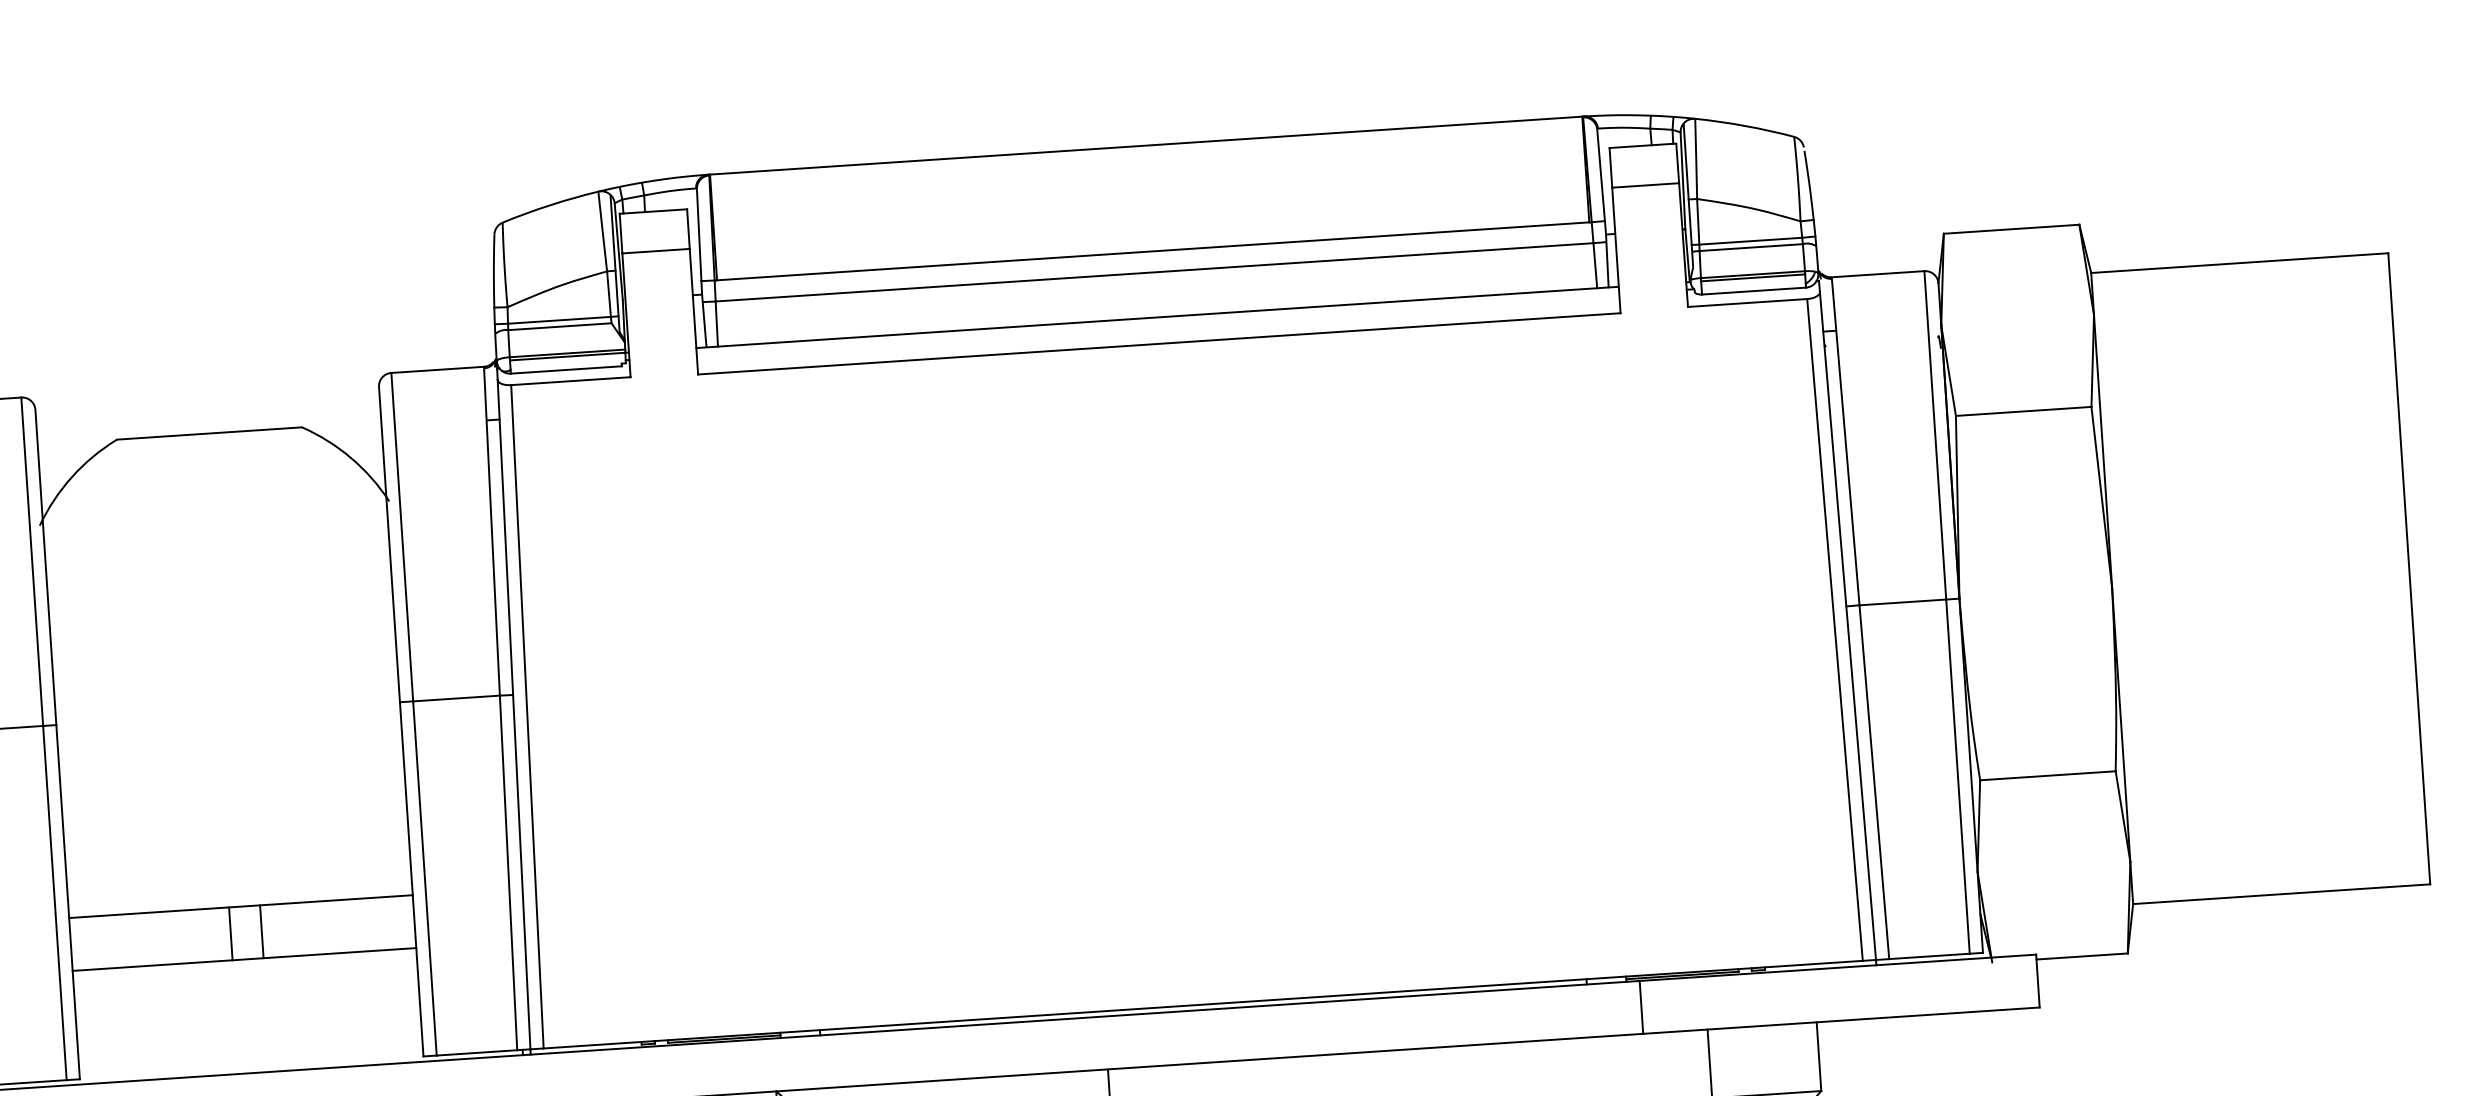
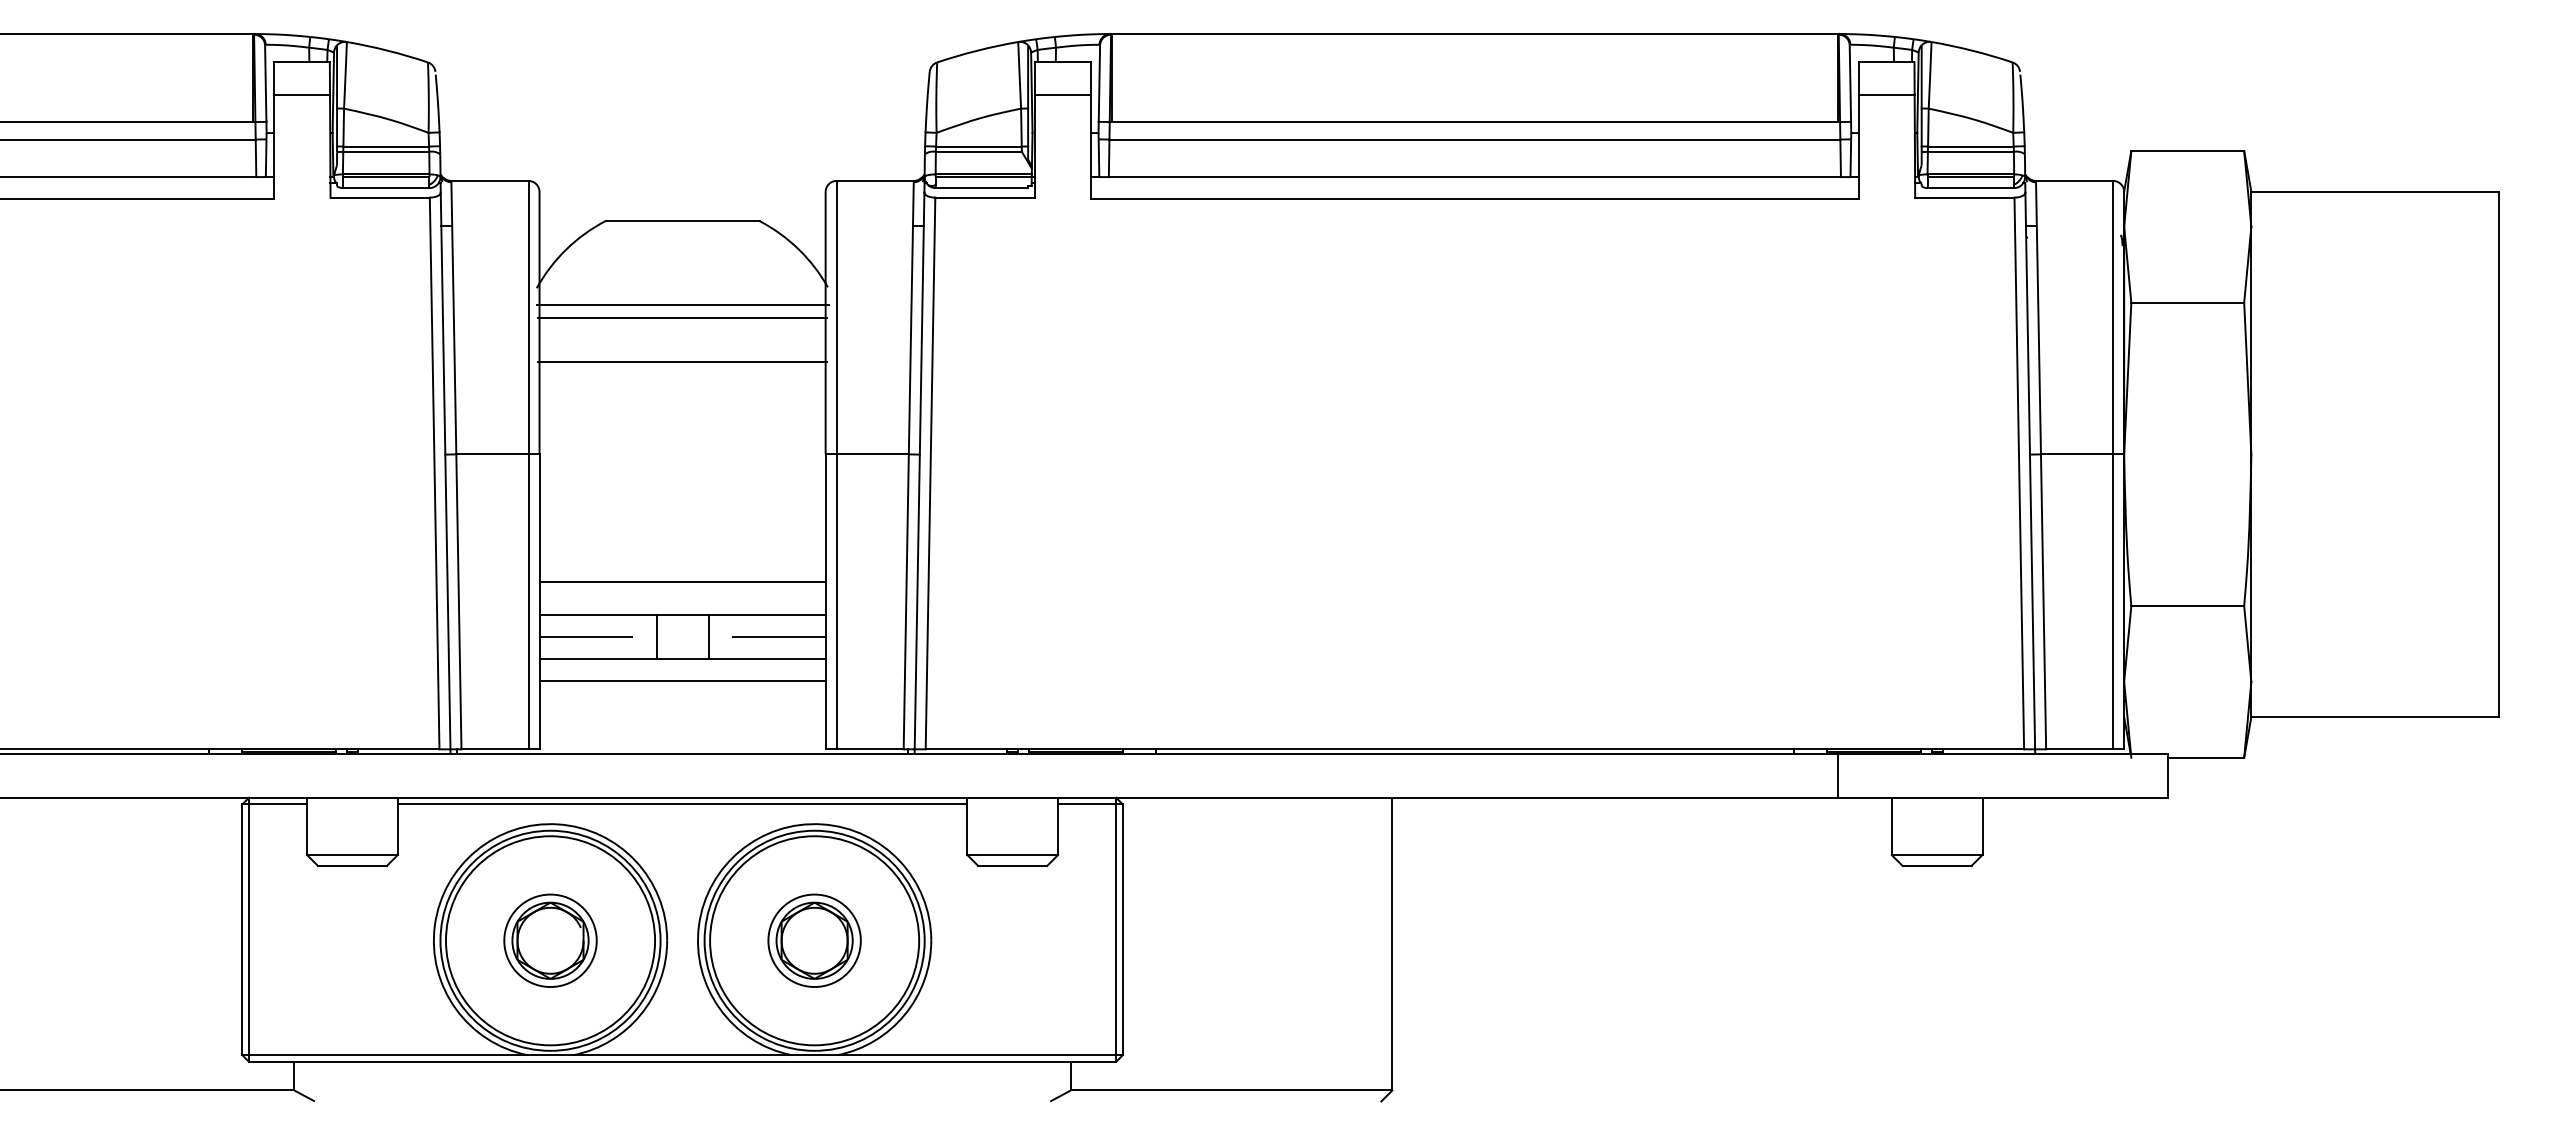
line: (216, 534) -> (682, 305), added
line: (217, 549) -> (682, 317), added
line: (220, 602) -> (682, 361), added
line: (238, 867) -> (682, 582), added
line: (357, 925) -> (778, 637), added
line: (261, 932) -> (656, 637), moved
line: (230, 934) -> (708, 637), moved
line: (126, 941) -> (585, 637), added
line: (246, 986) -> (682, 681), added

